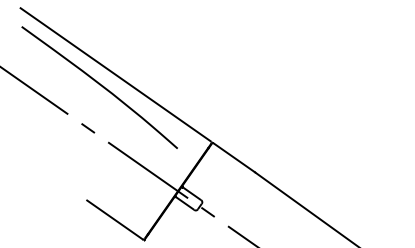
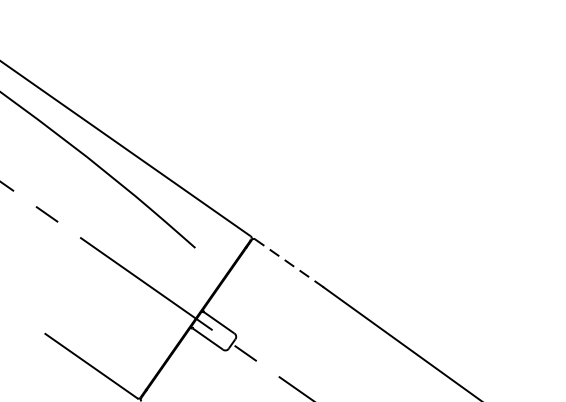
line: (234, 158) -> (289, 264), solid -> dashed

